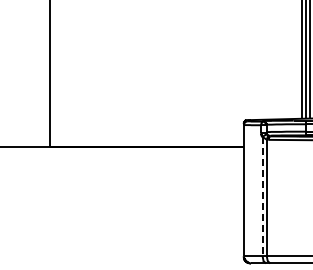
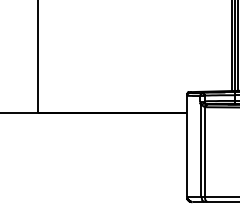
line: (262, 196) -> (201, 150), dashed -> solid

